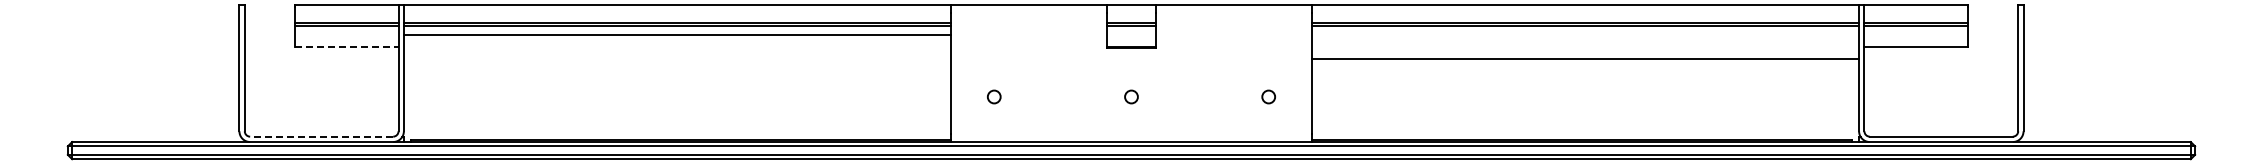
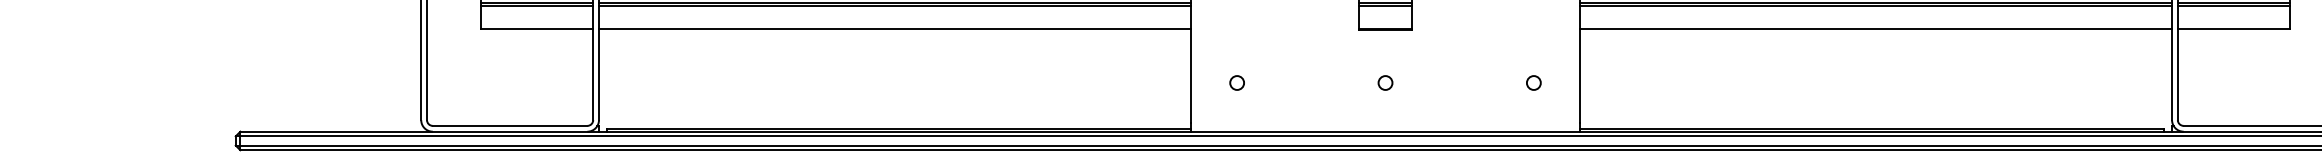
line: (677, 35) -> (894, 29), moved
line: (346, 47) -> (536, 29), dashed -> solid
line: (1585, 59) -> (1876, 29), moved
line: (321, 136) -> (509, 125), dashed -> solid

